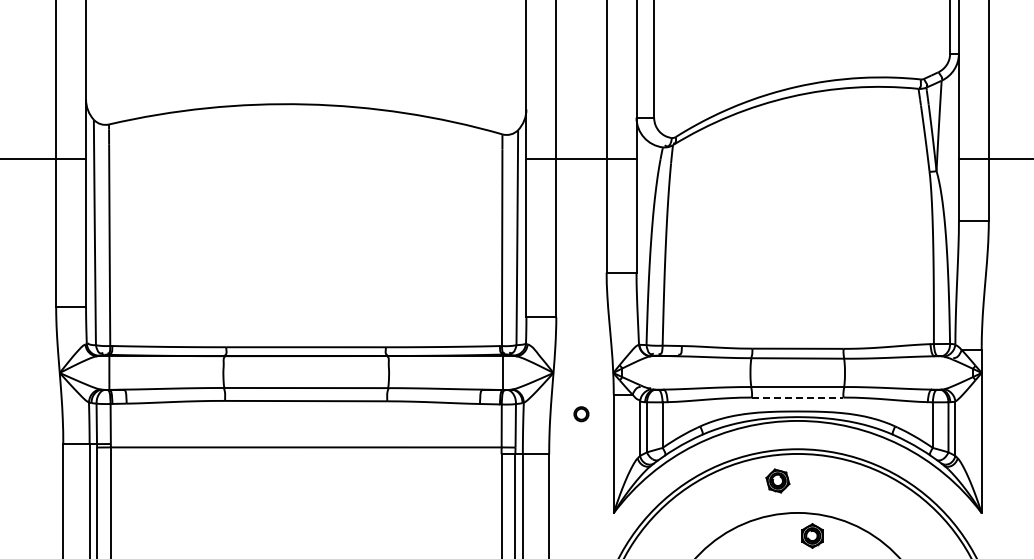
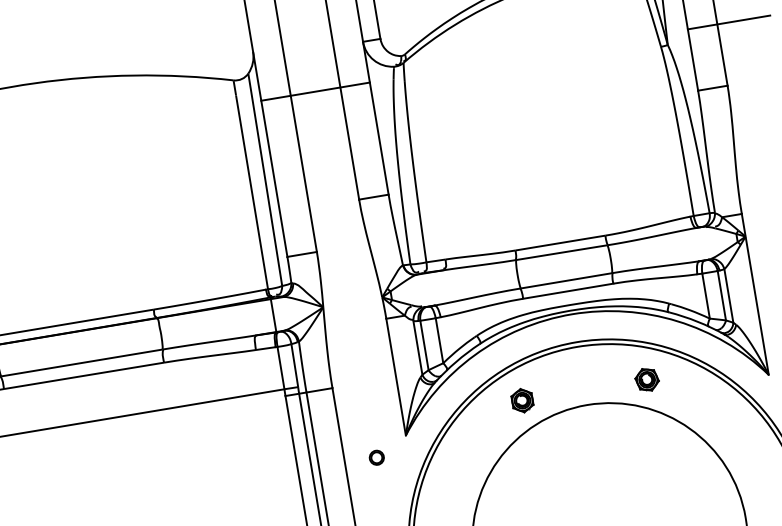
line: (797, 397) -> (568, 291), dashed -> solid
part: (581, 414) -> (376, 458), moved
part: (777, 480) -> (646, 379), moved
part: (812, 535) -> (522, 400), moved

